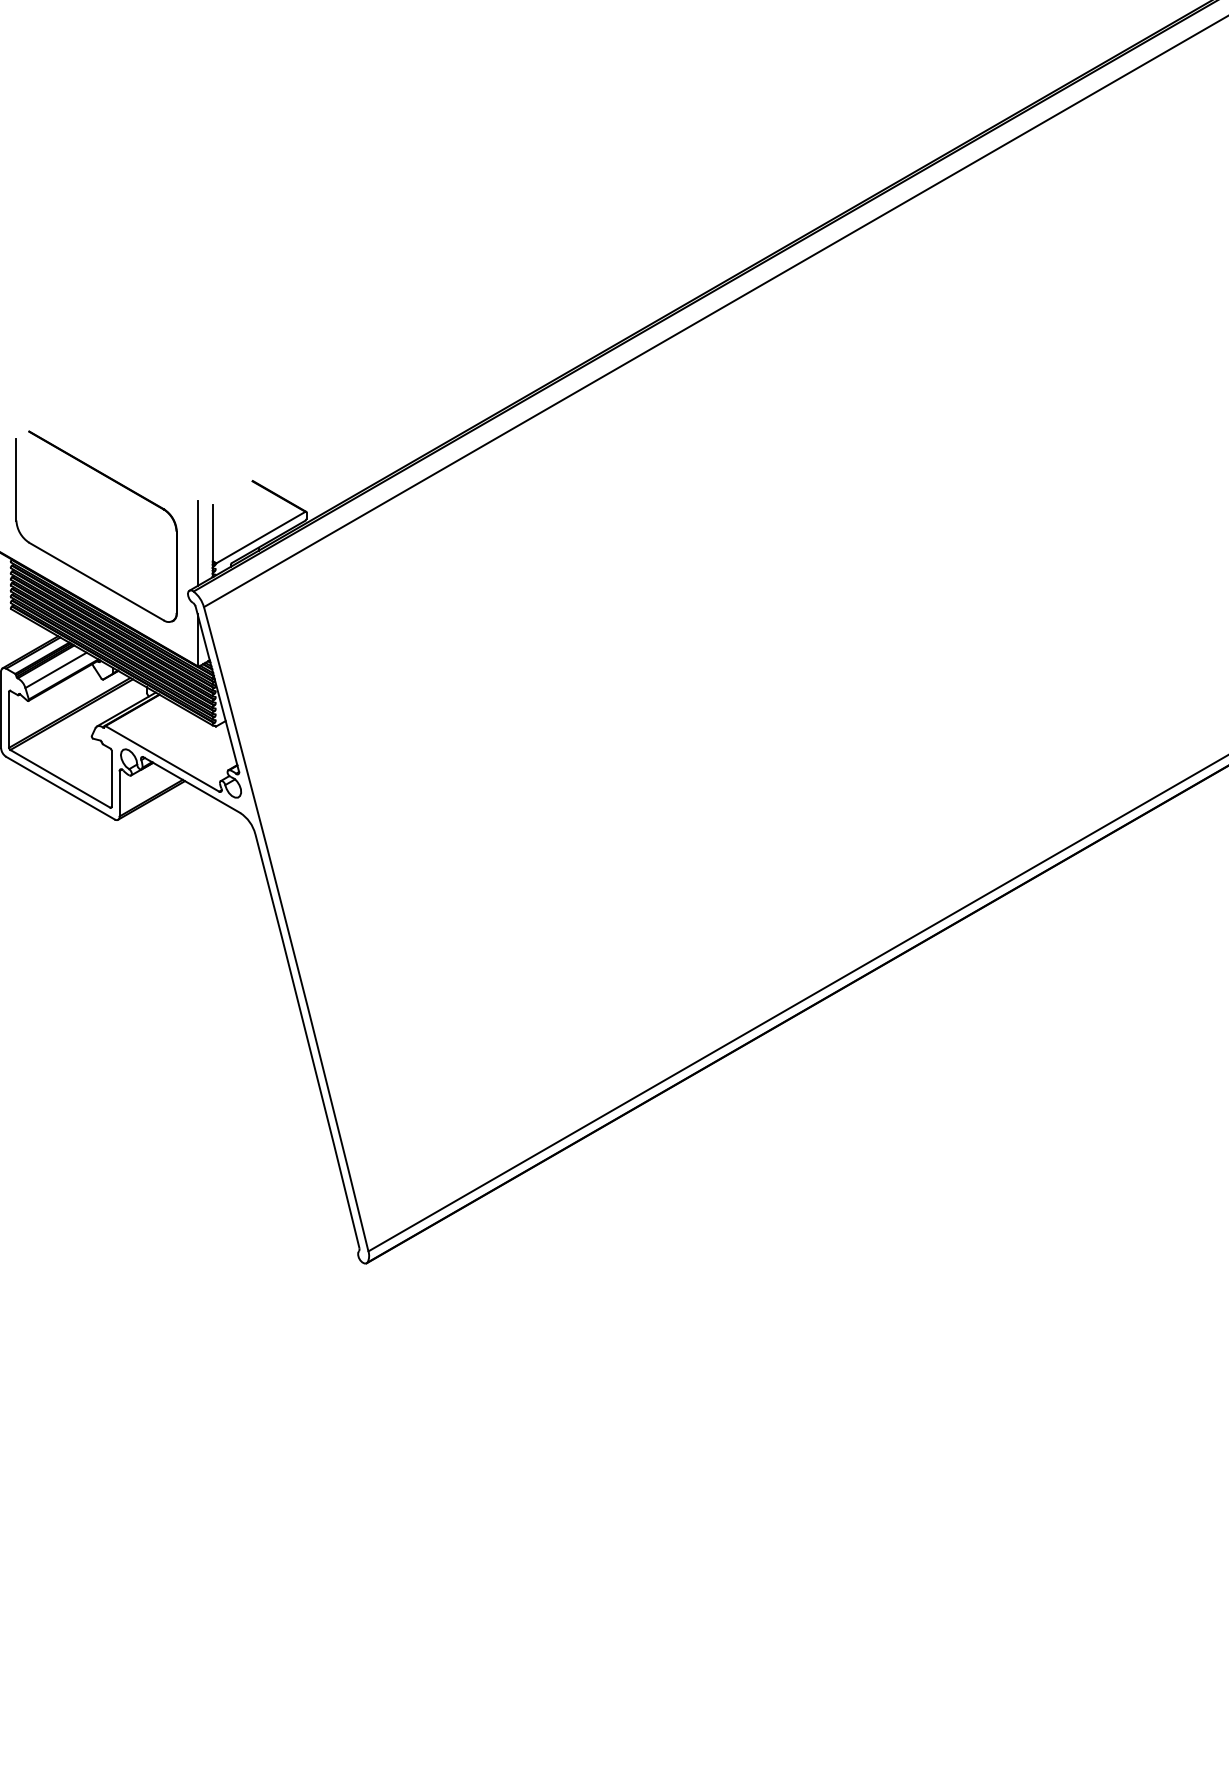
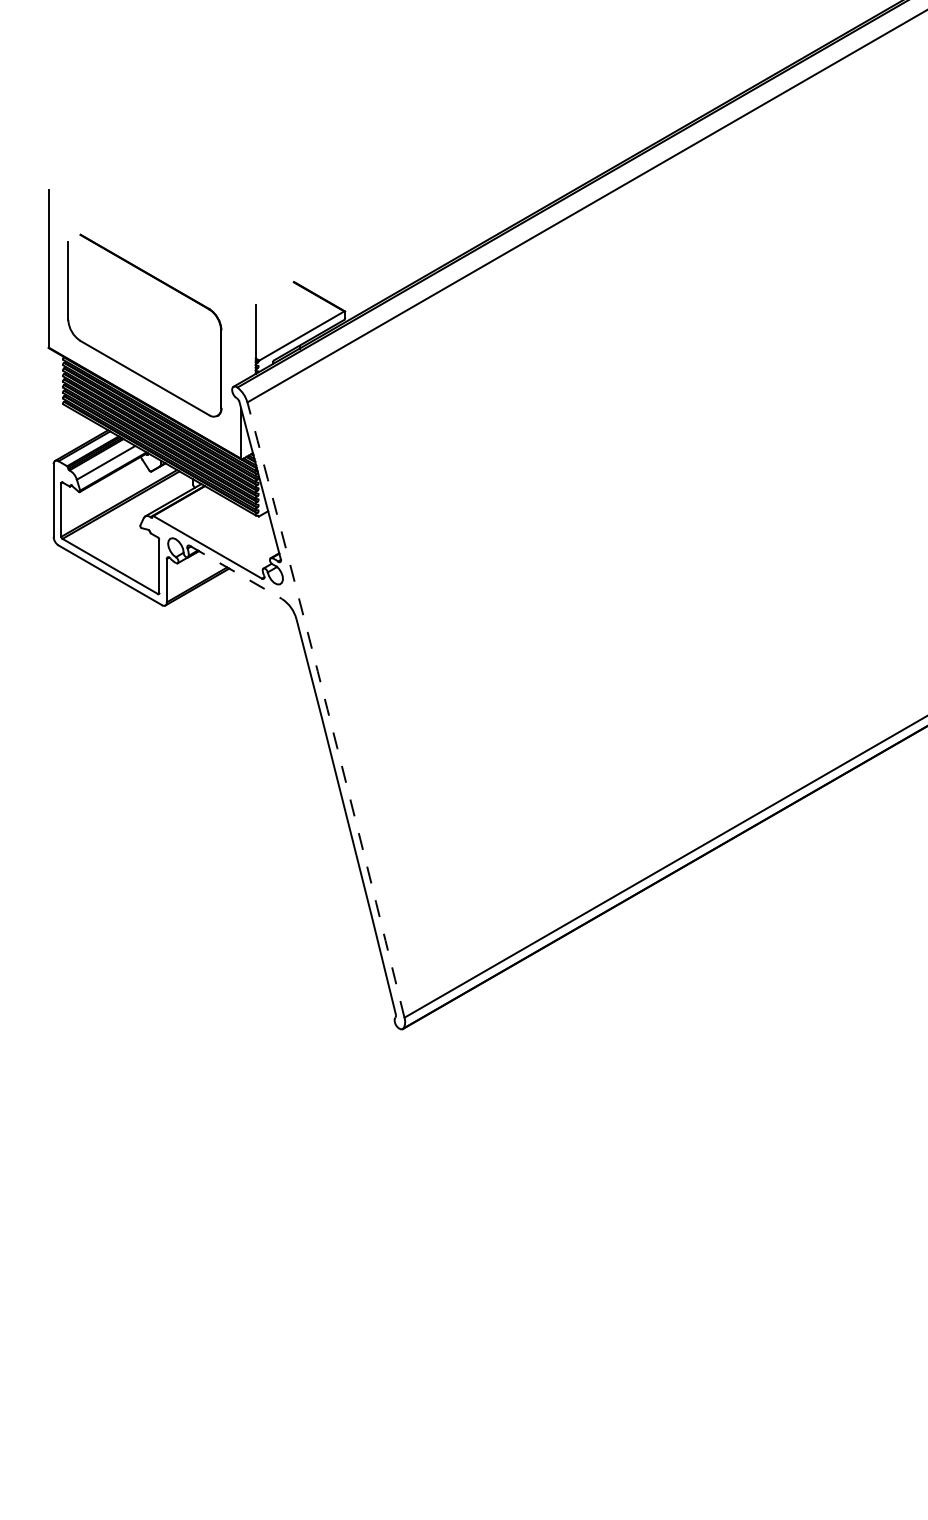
line: (197, 543) -> (241, 341), removed
line: (191, 785) -> (235, 572), solid -> dashed
arc: (287, 928) -> (327, 709), solid -> dashed

